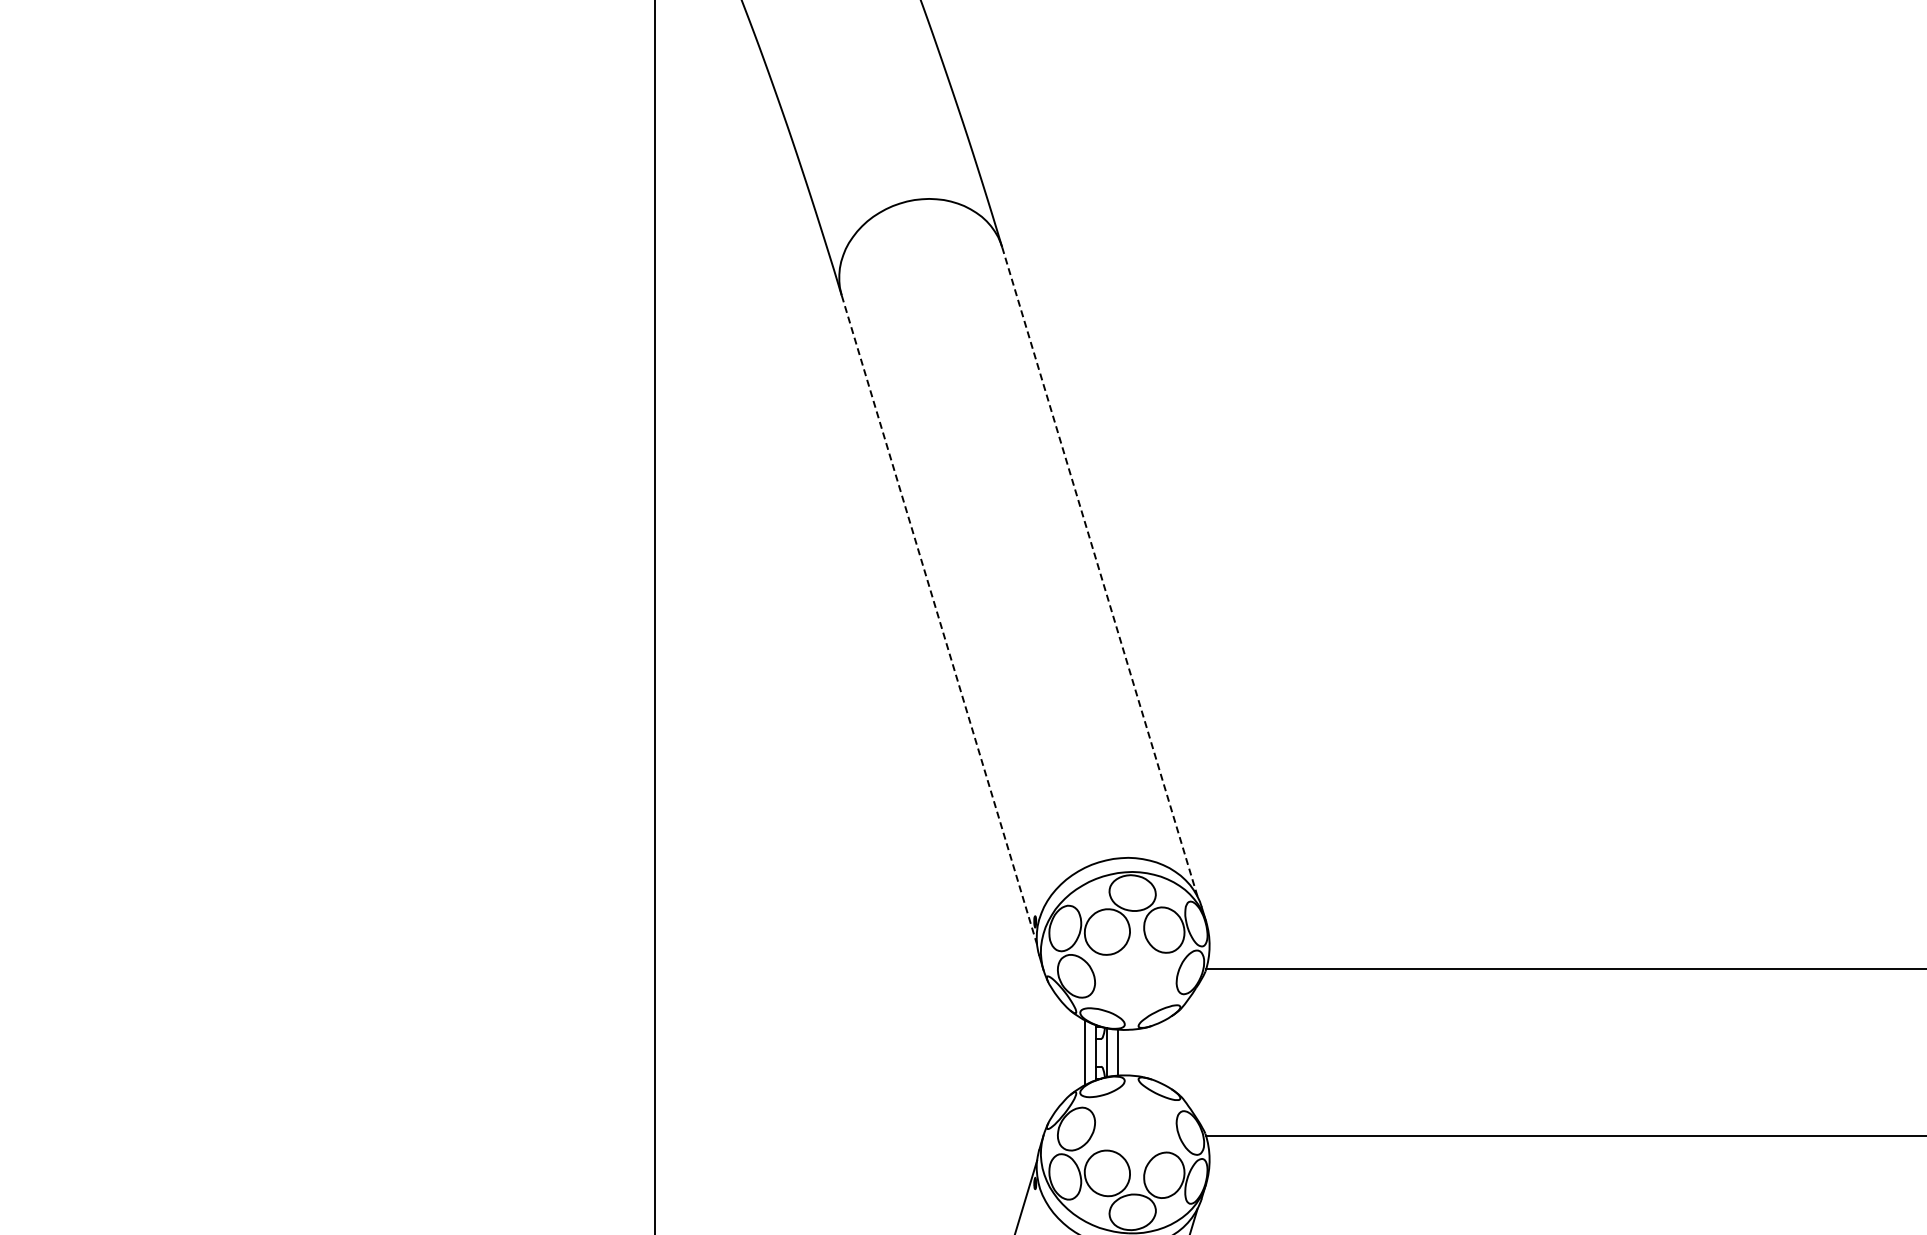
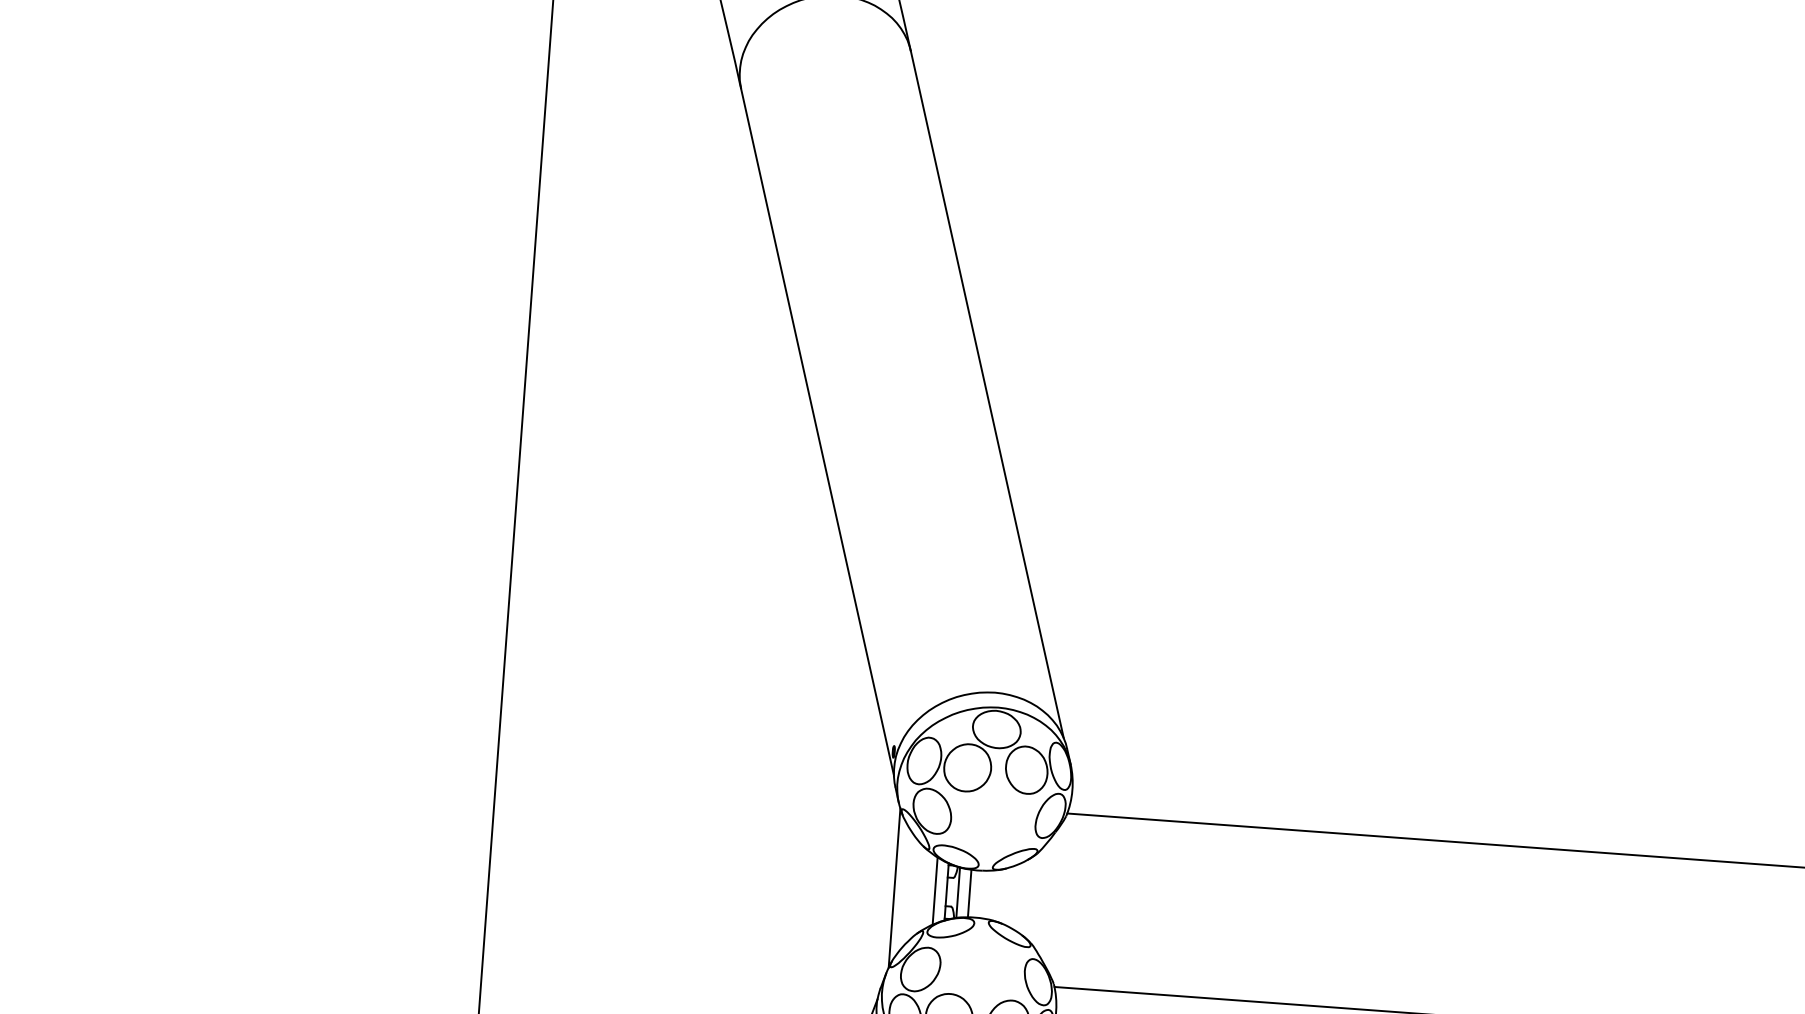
line: (1099, 571) -> (986, 394), dashed -> solid
line: (939, 620) -> (817, 432), dashed -> solid
line: (1045, 1052) -> (894, 887), added

